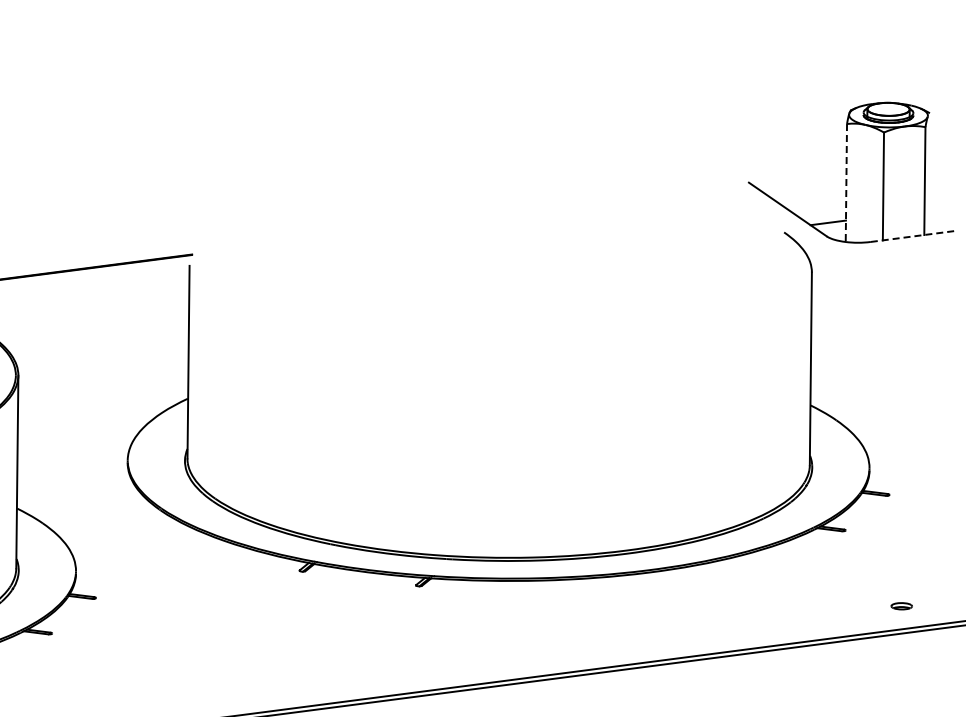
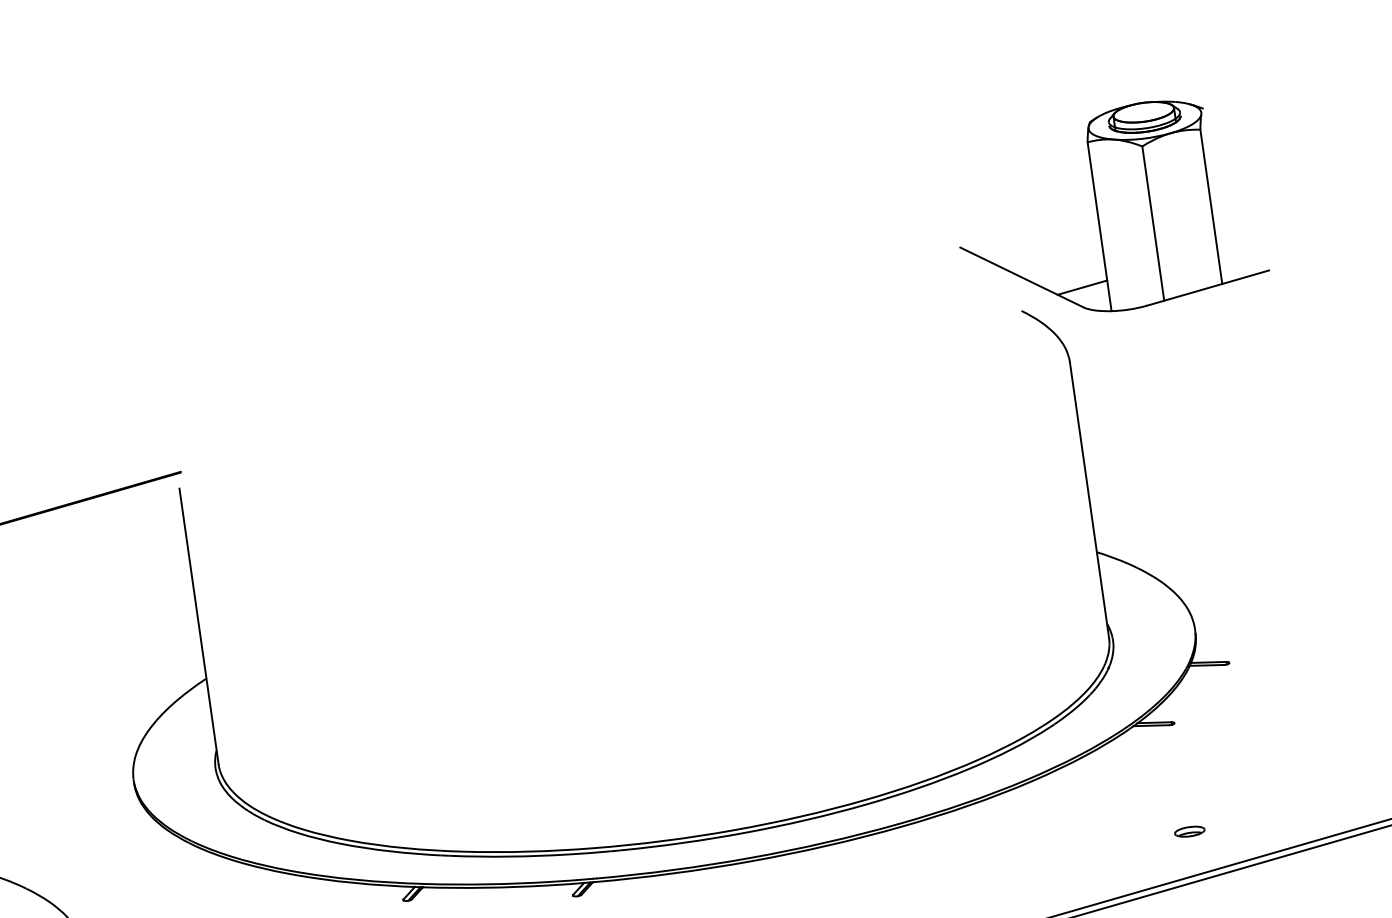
line: (846, 183) -> (1099, 227), dashed -> solid
line: (914, 236) -> (1208, 288), dashed -> solid
part: (901, 606) -> (1189, 832), moved

